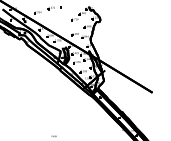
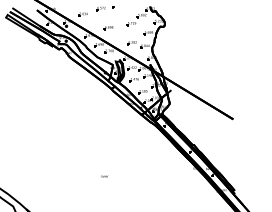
part: (57, 23) -> (108, 28), added

